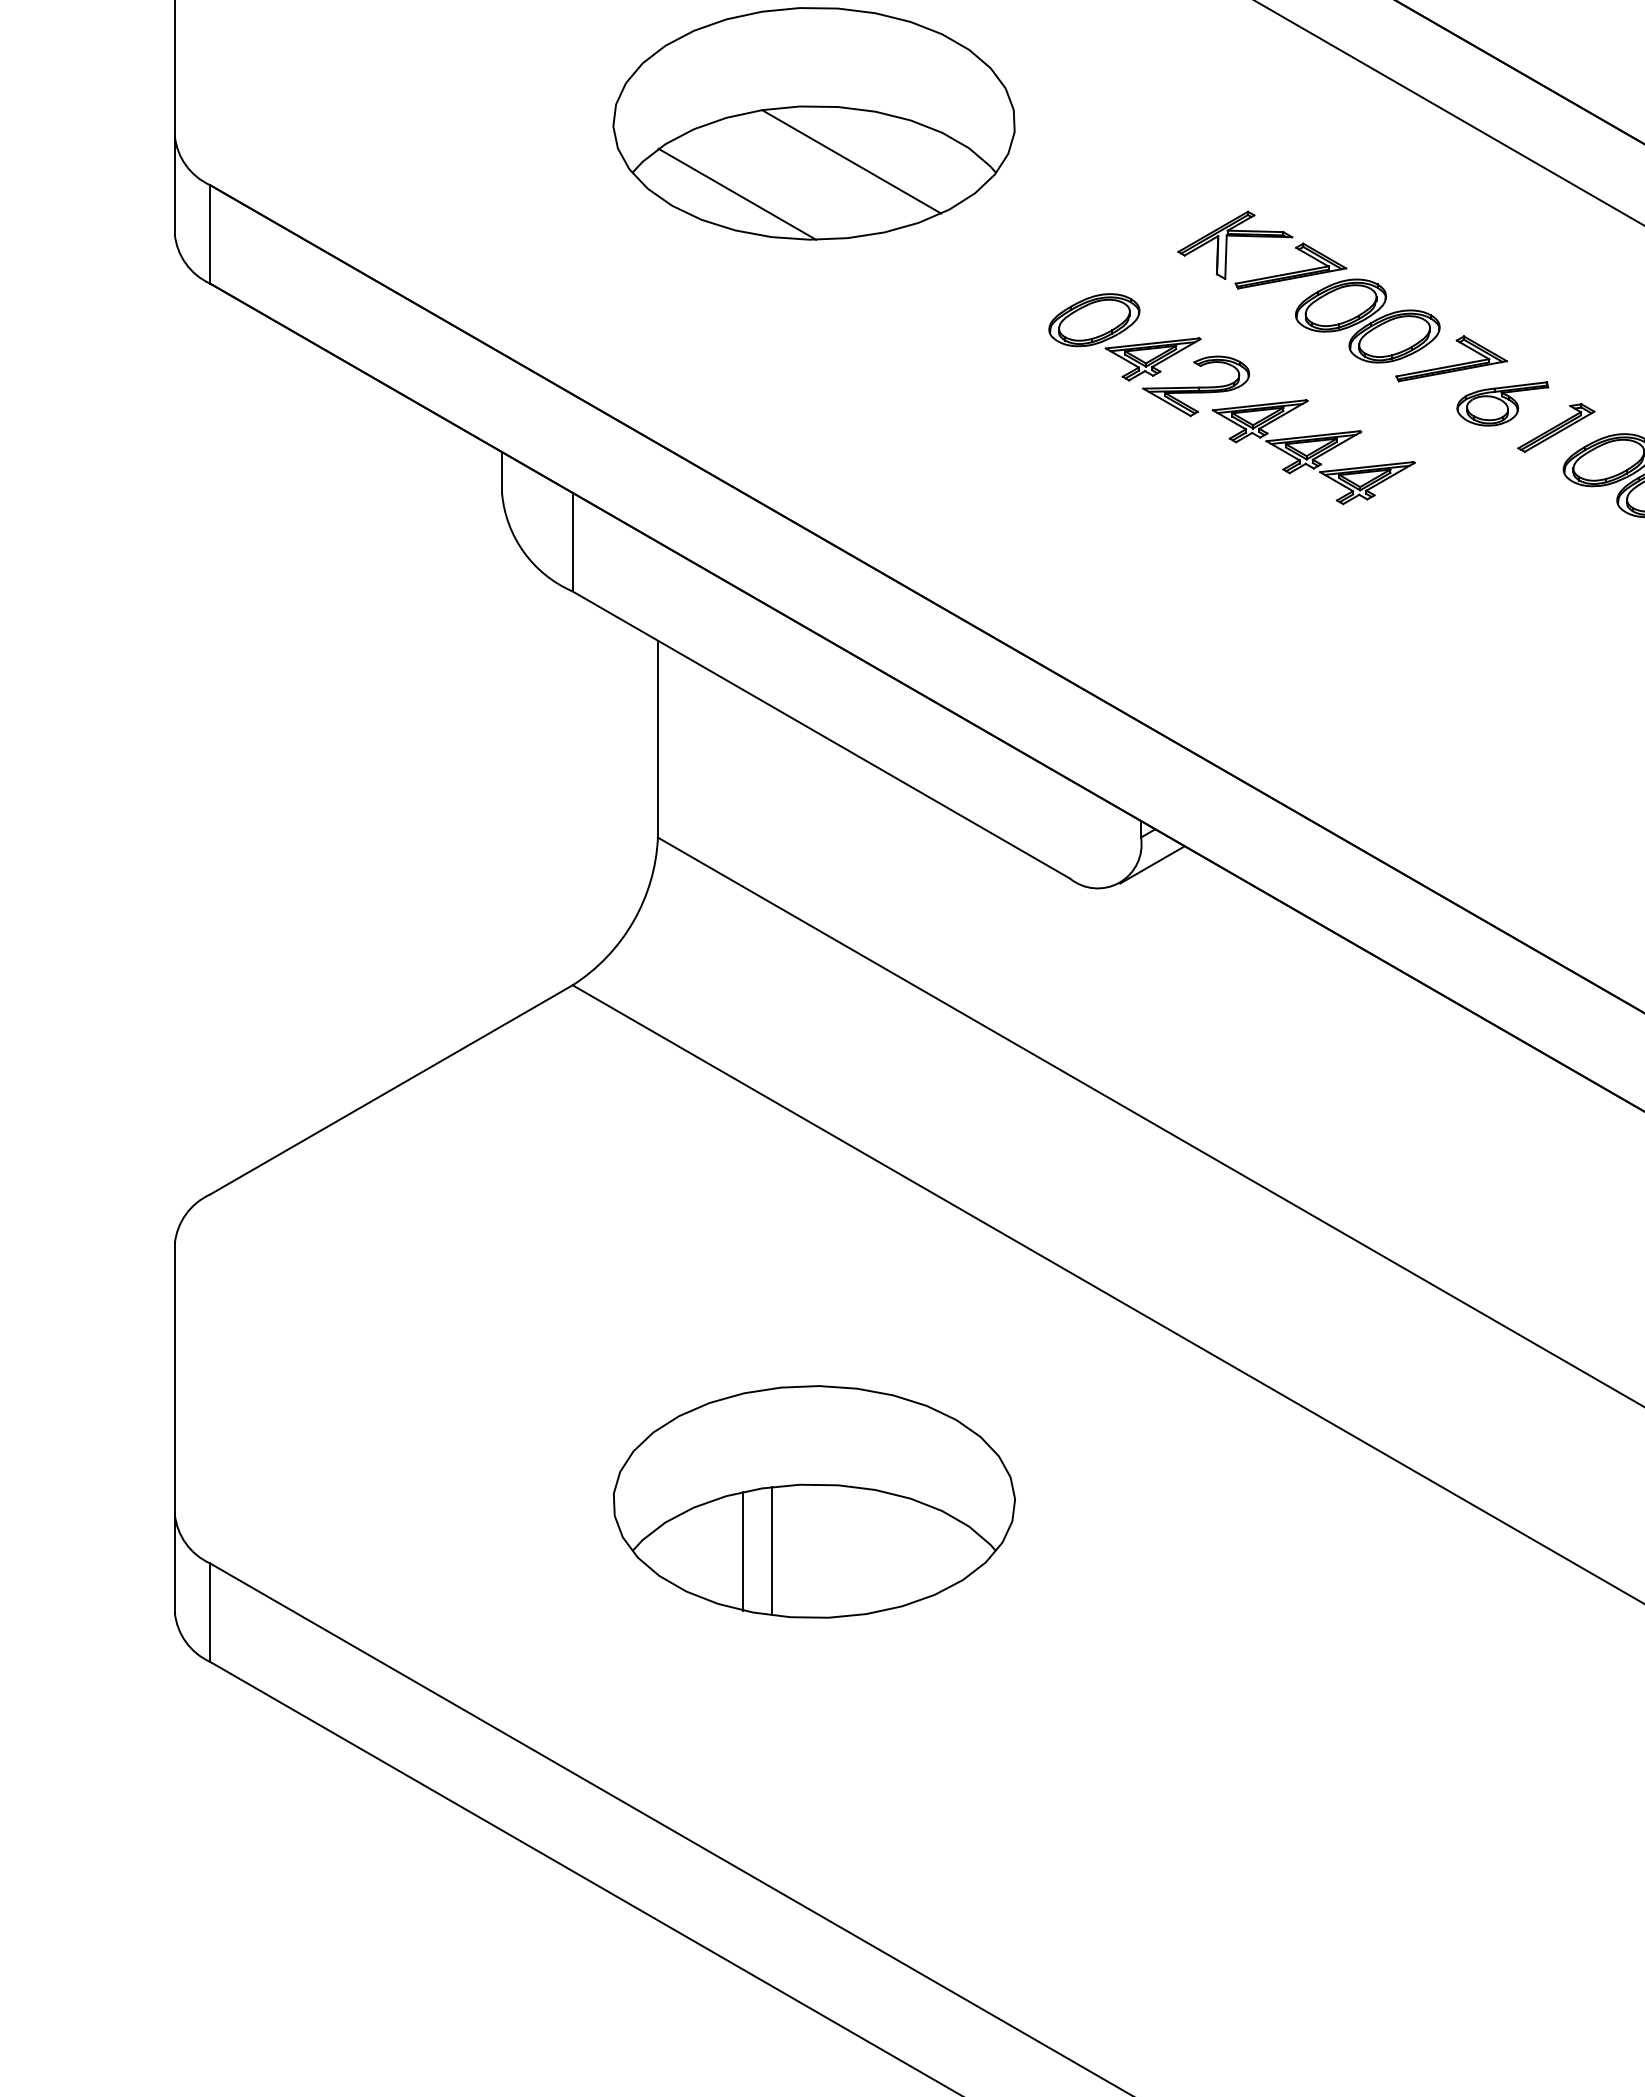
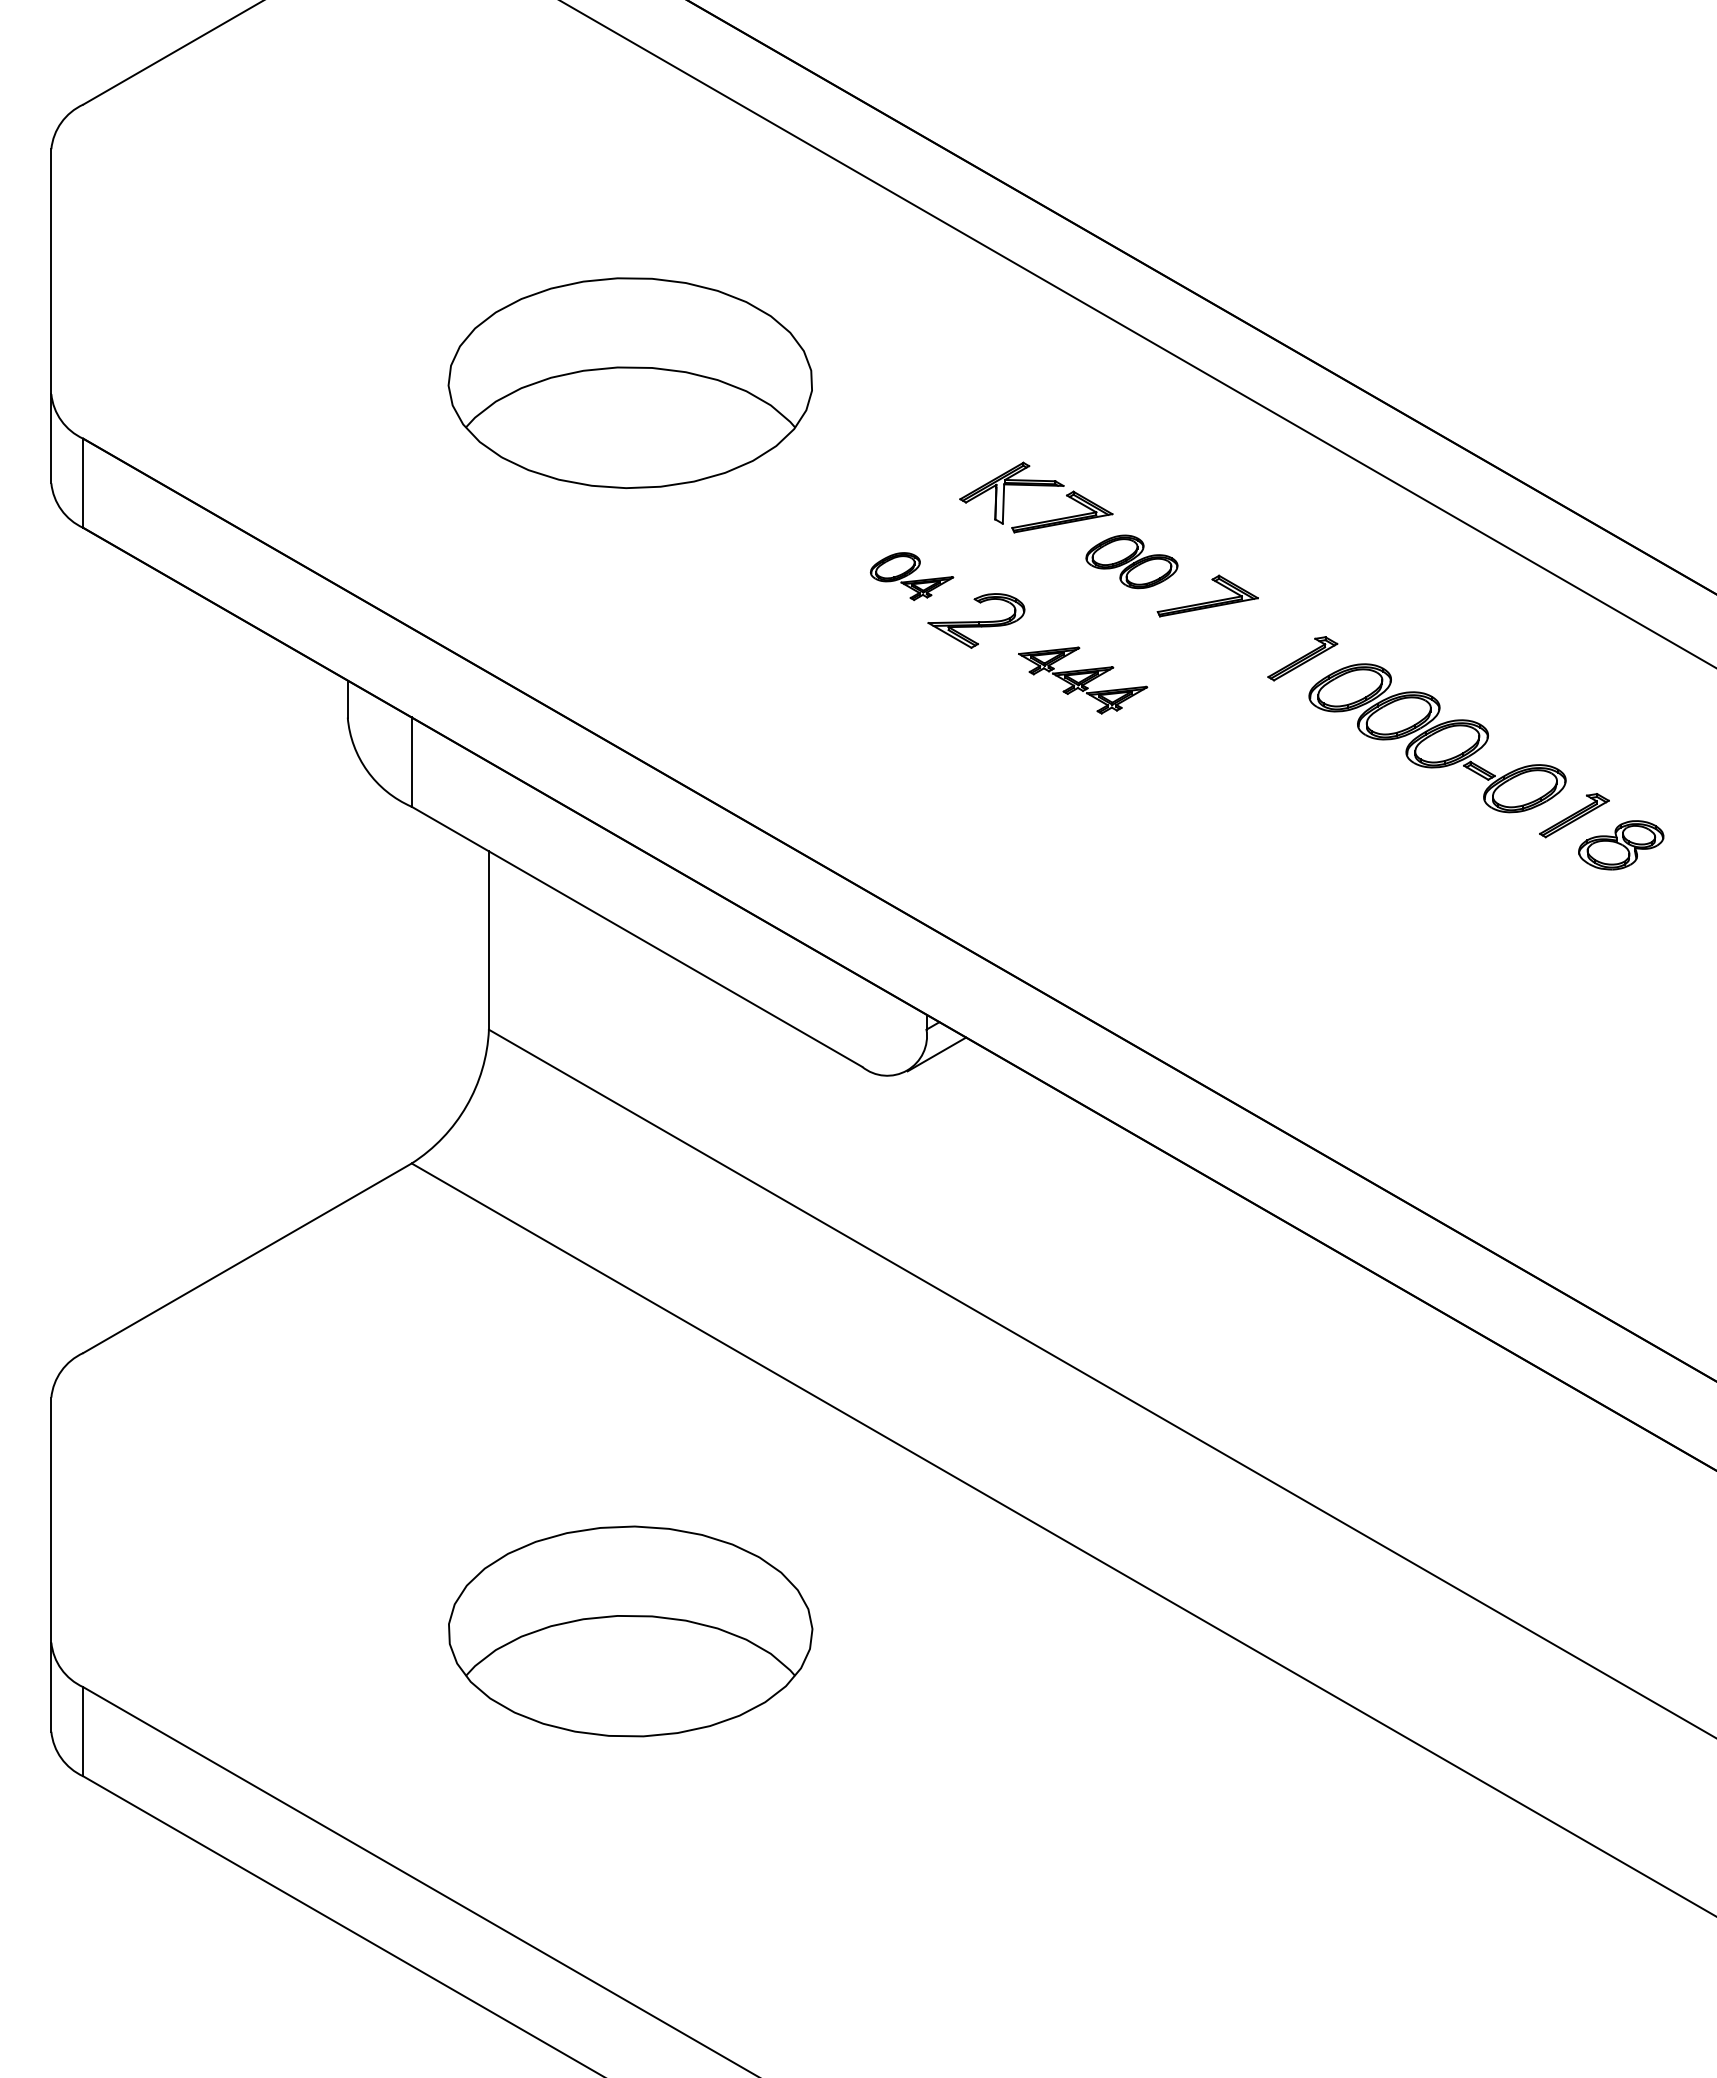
line: (851, 161) -> (664, 417), removed
line: (736, 193) -> (560, 446), removed
part: (1367, 320) -> (1131, 561), size x0.7
part: (1124, 337) -> (911, 576), size x0.6
part: (1503, 403) -> (1254, 636), removed
part: (1313, 452) -> (1082, 680), size x0.7
line: (743, 1550) -> (566, 1675), removed
line: (771, 1551) -> (591, 1676), removed

